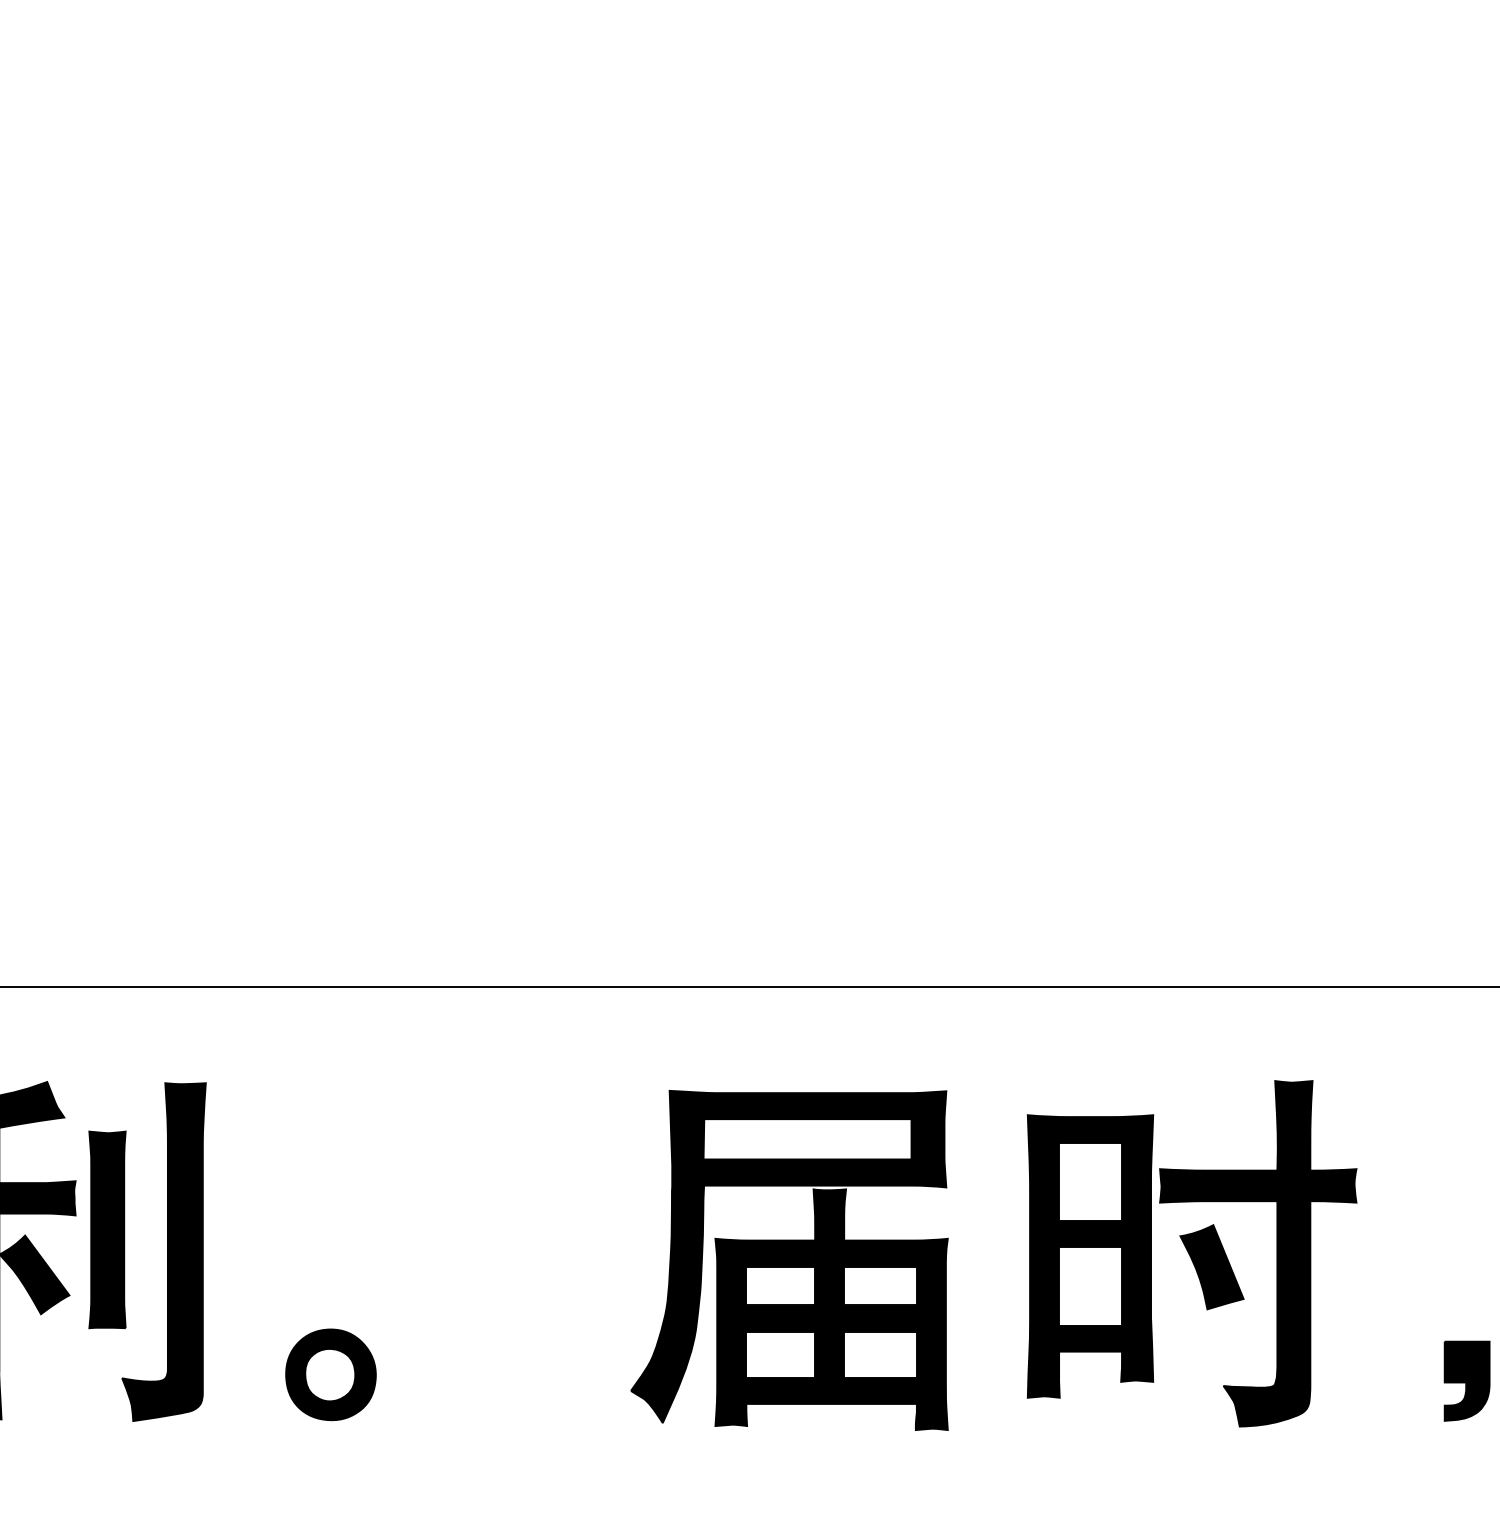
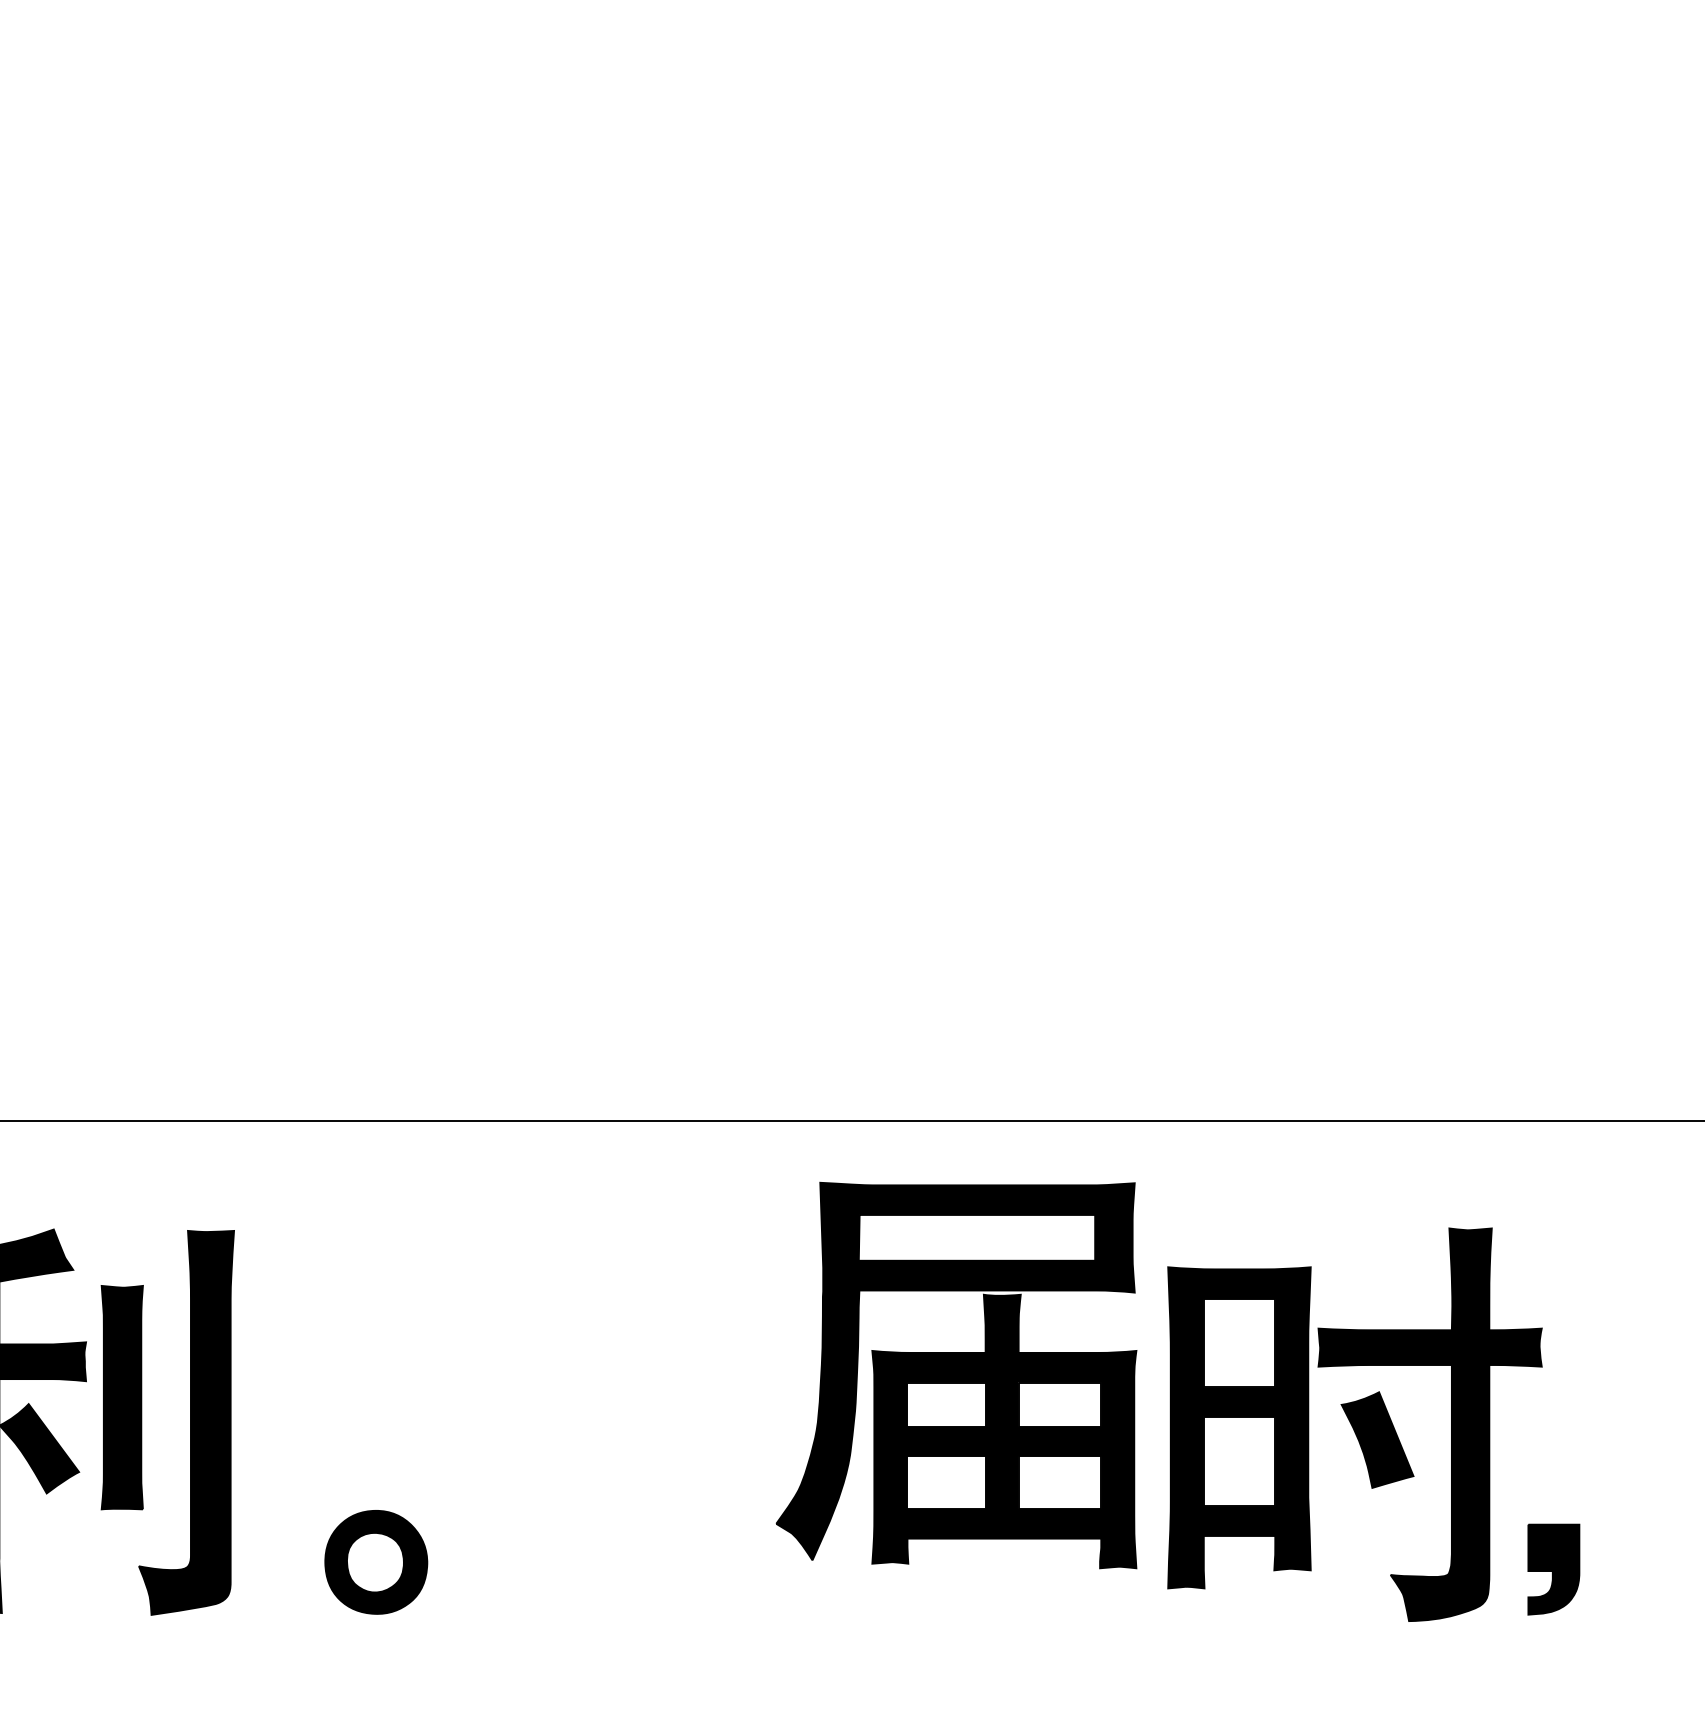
part: (789, 1260) -> (956, 1375), moved
part: (1466, 1380) -> (1553, 1568), moved

